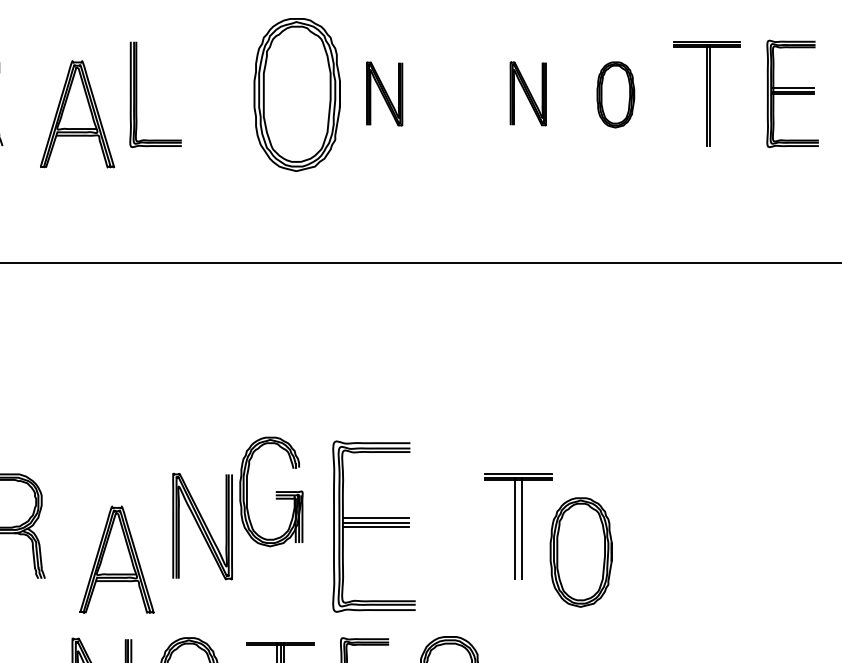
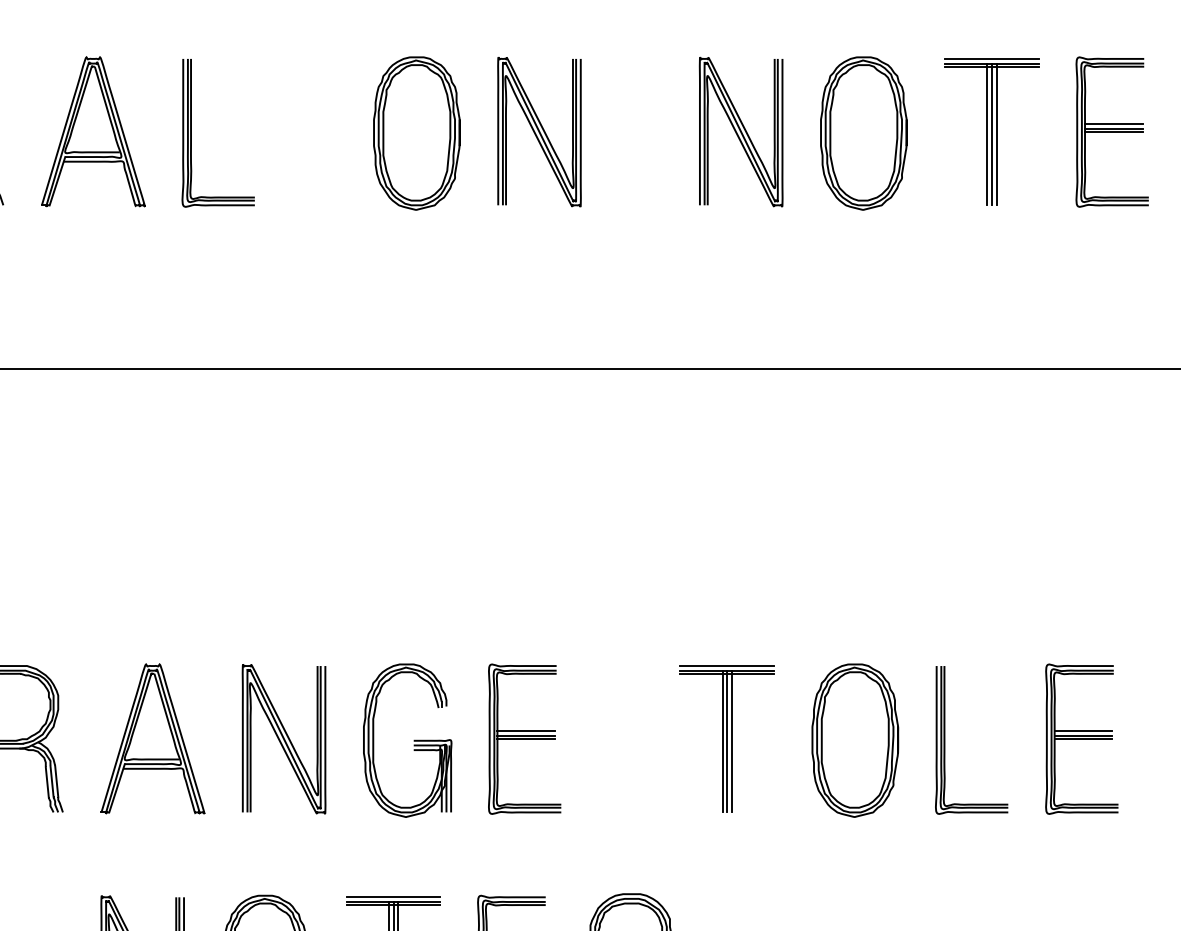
part: (527, 93) -> (740, 131), size x1.67
part: (297, 94) -> (416, 133), size x0.71
part: (384, 94) -> (539, 132), size x1.67
part: (615, 94) -> (863, 133), size x1.67
line: (703, 95) -> (987, 134), added
part: (77, 114) -> (93, 131), moved
part: (271, 491) -> (407, 740), moved
part: (373, 526) -> (524, 738), size x0.62
part: (770, 526) -> (1081, 738), added
part: (673, 527) -> (945, 740), added
line: (518, 528) -> (727, 741), added
part: (581, 552) -> (855, 740), moved
part: (116, 559) -> (152, 738), moved
line: (280, 639) -> (393, 897), added

